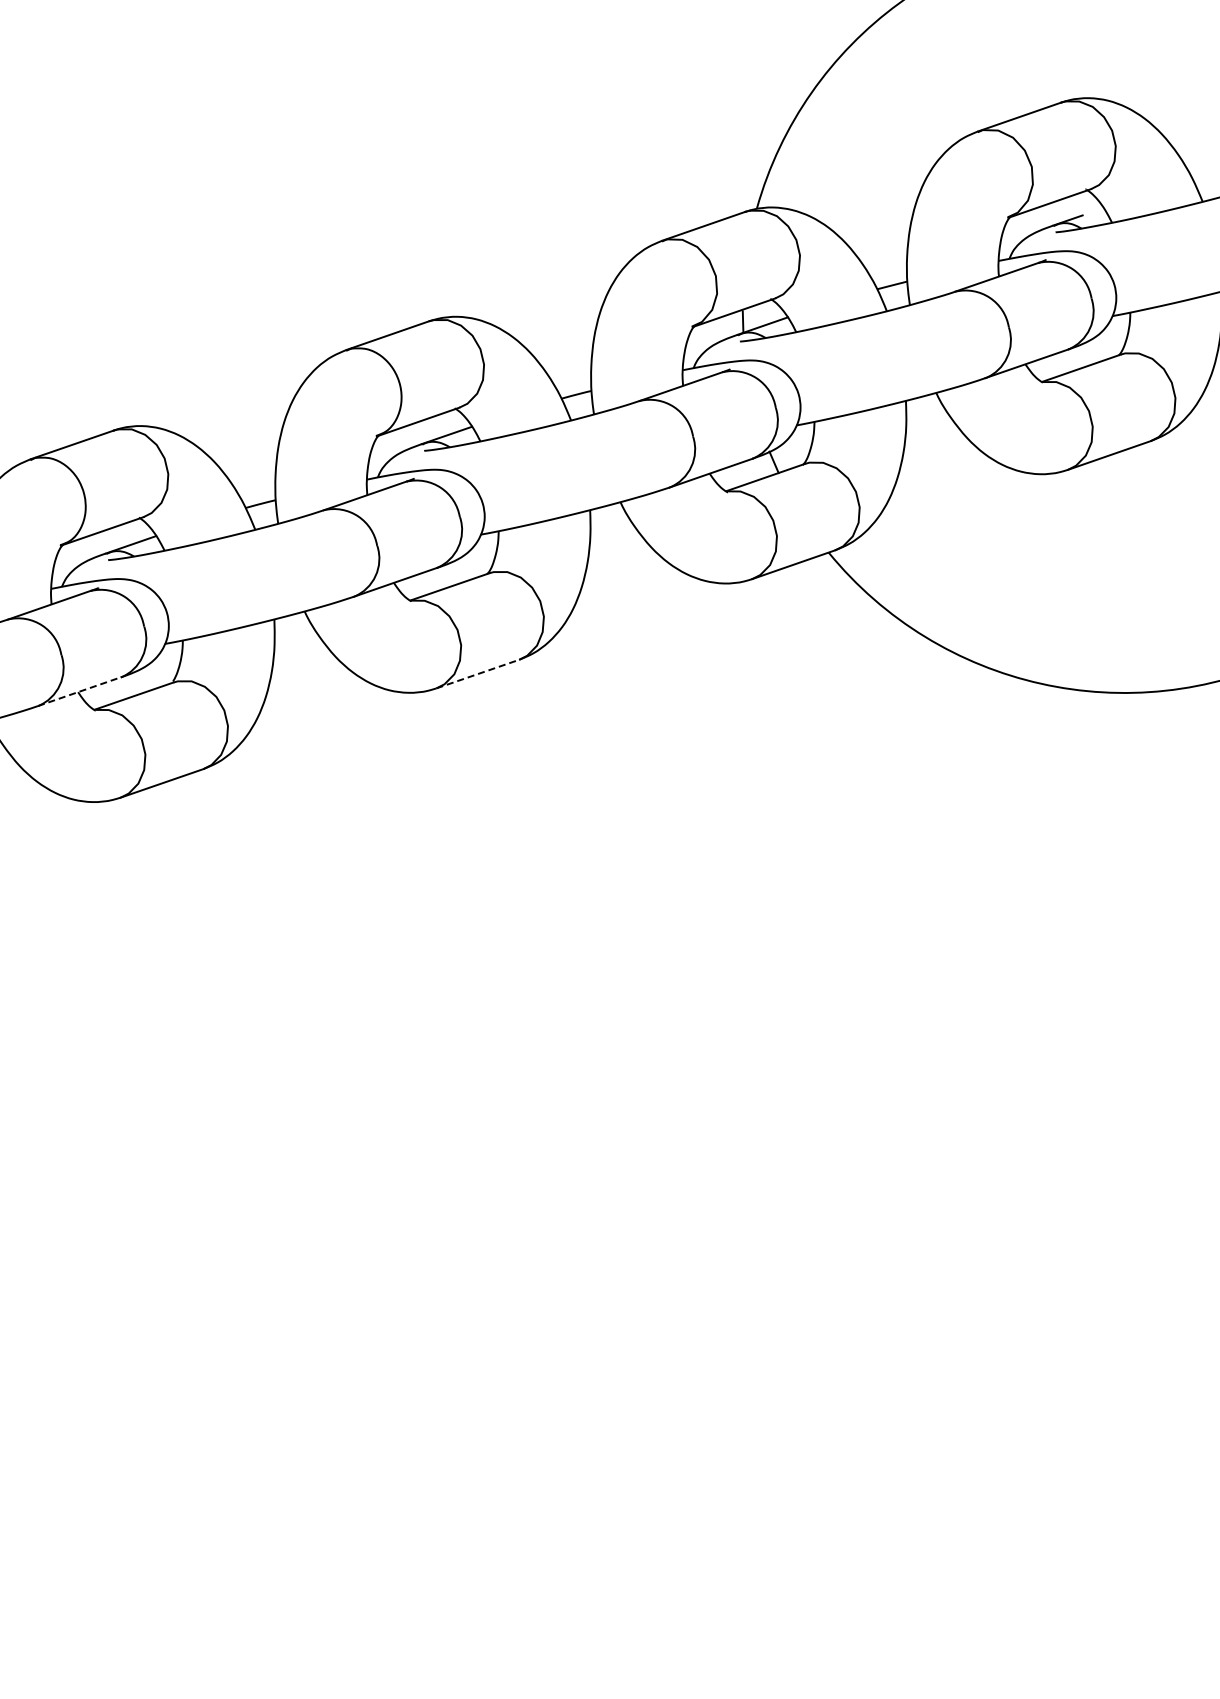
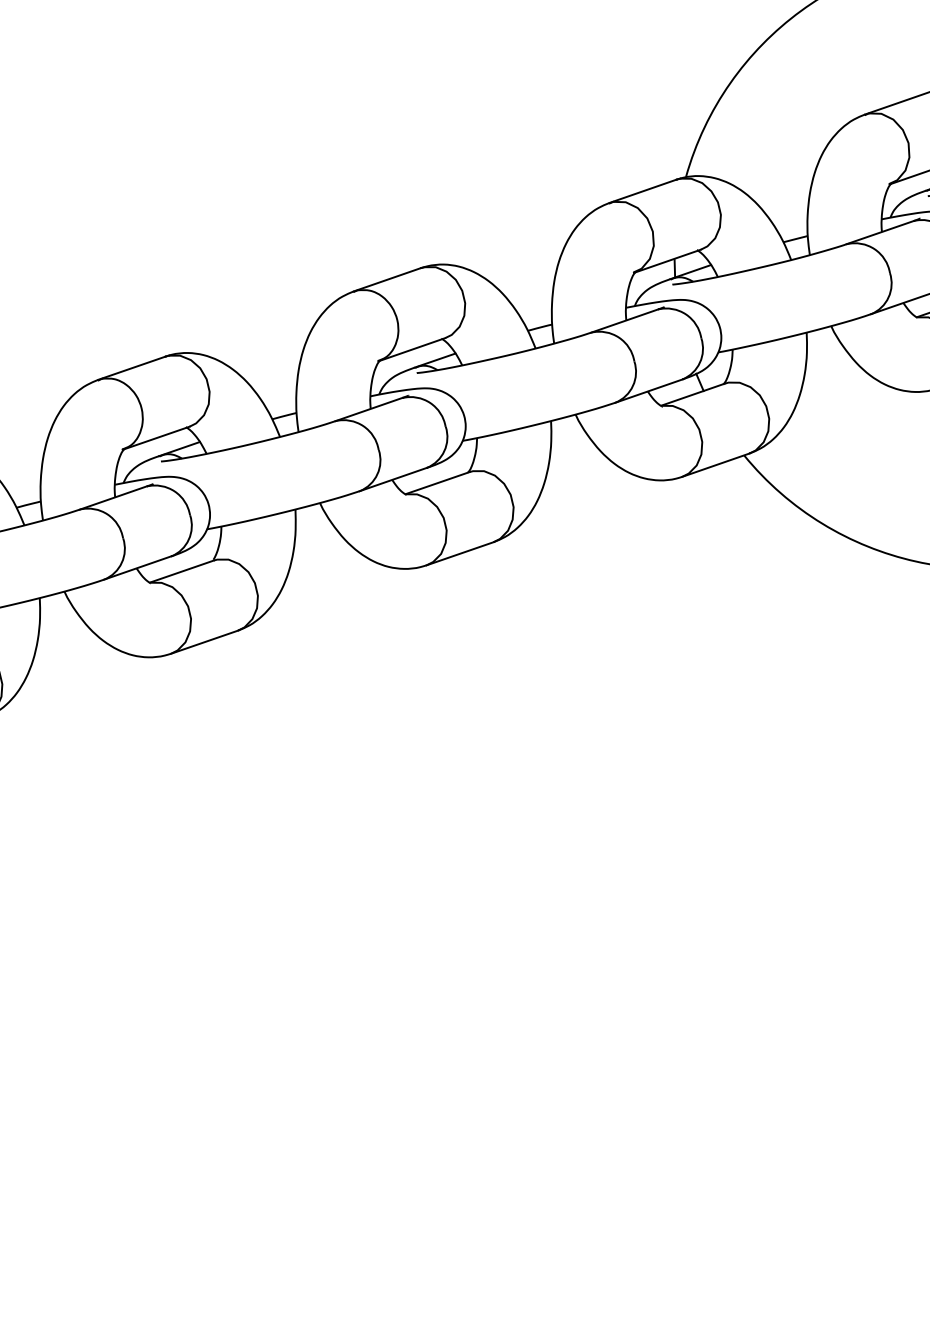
line: (477, 674) -> (459, 554), dashed -> solid
line: (79, 691) -> (137, 567), dashed -> solid

